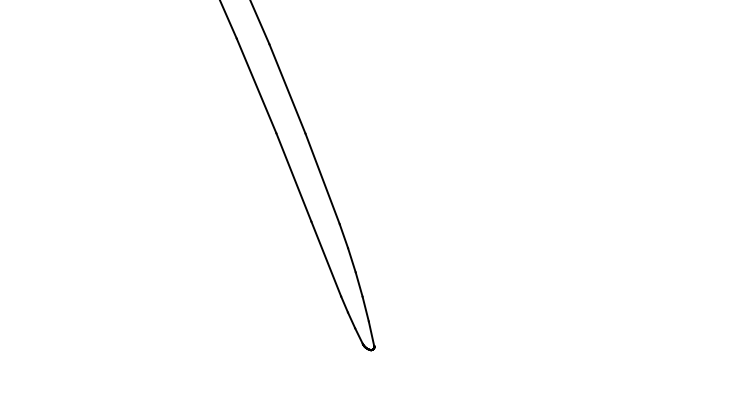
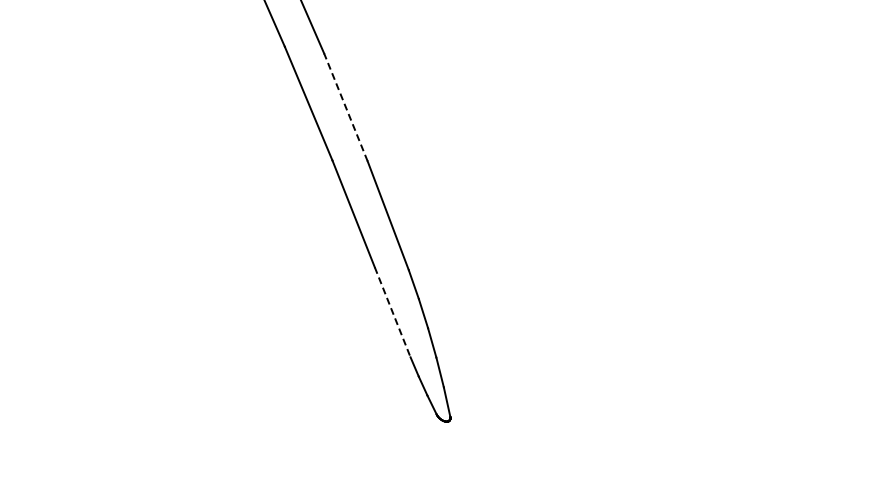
line: (287, 88) -> (345, 106), solid -> dashed
line: (326, 259) -> (392, 312), solid -> dashed

